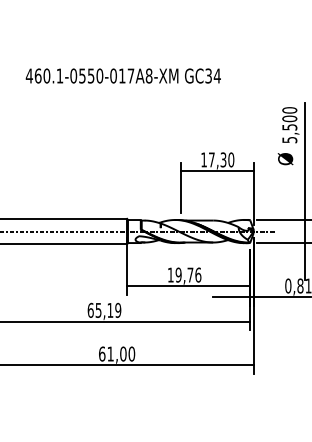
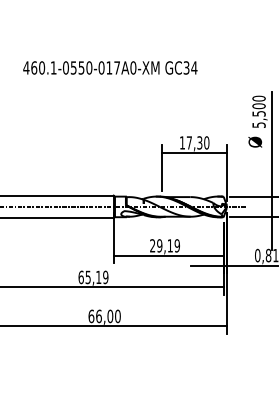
text: (148, 75) -> (132, 67), 460.1-0550-017A8-XM -> 460.1-0550-017A0-XM
text: (184, 274) -> (164, 245), 19,76 -> 29,19
text: (110, 353) -> (98, 315), 61,00 -> 66,00

